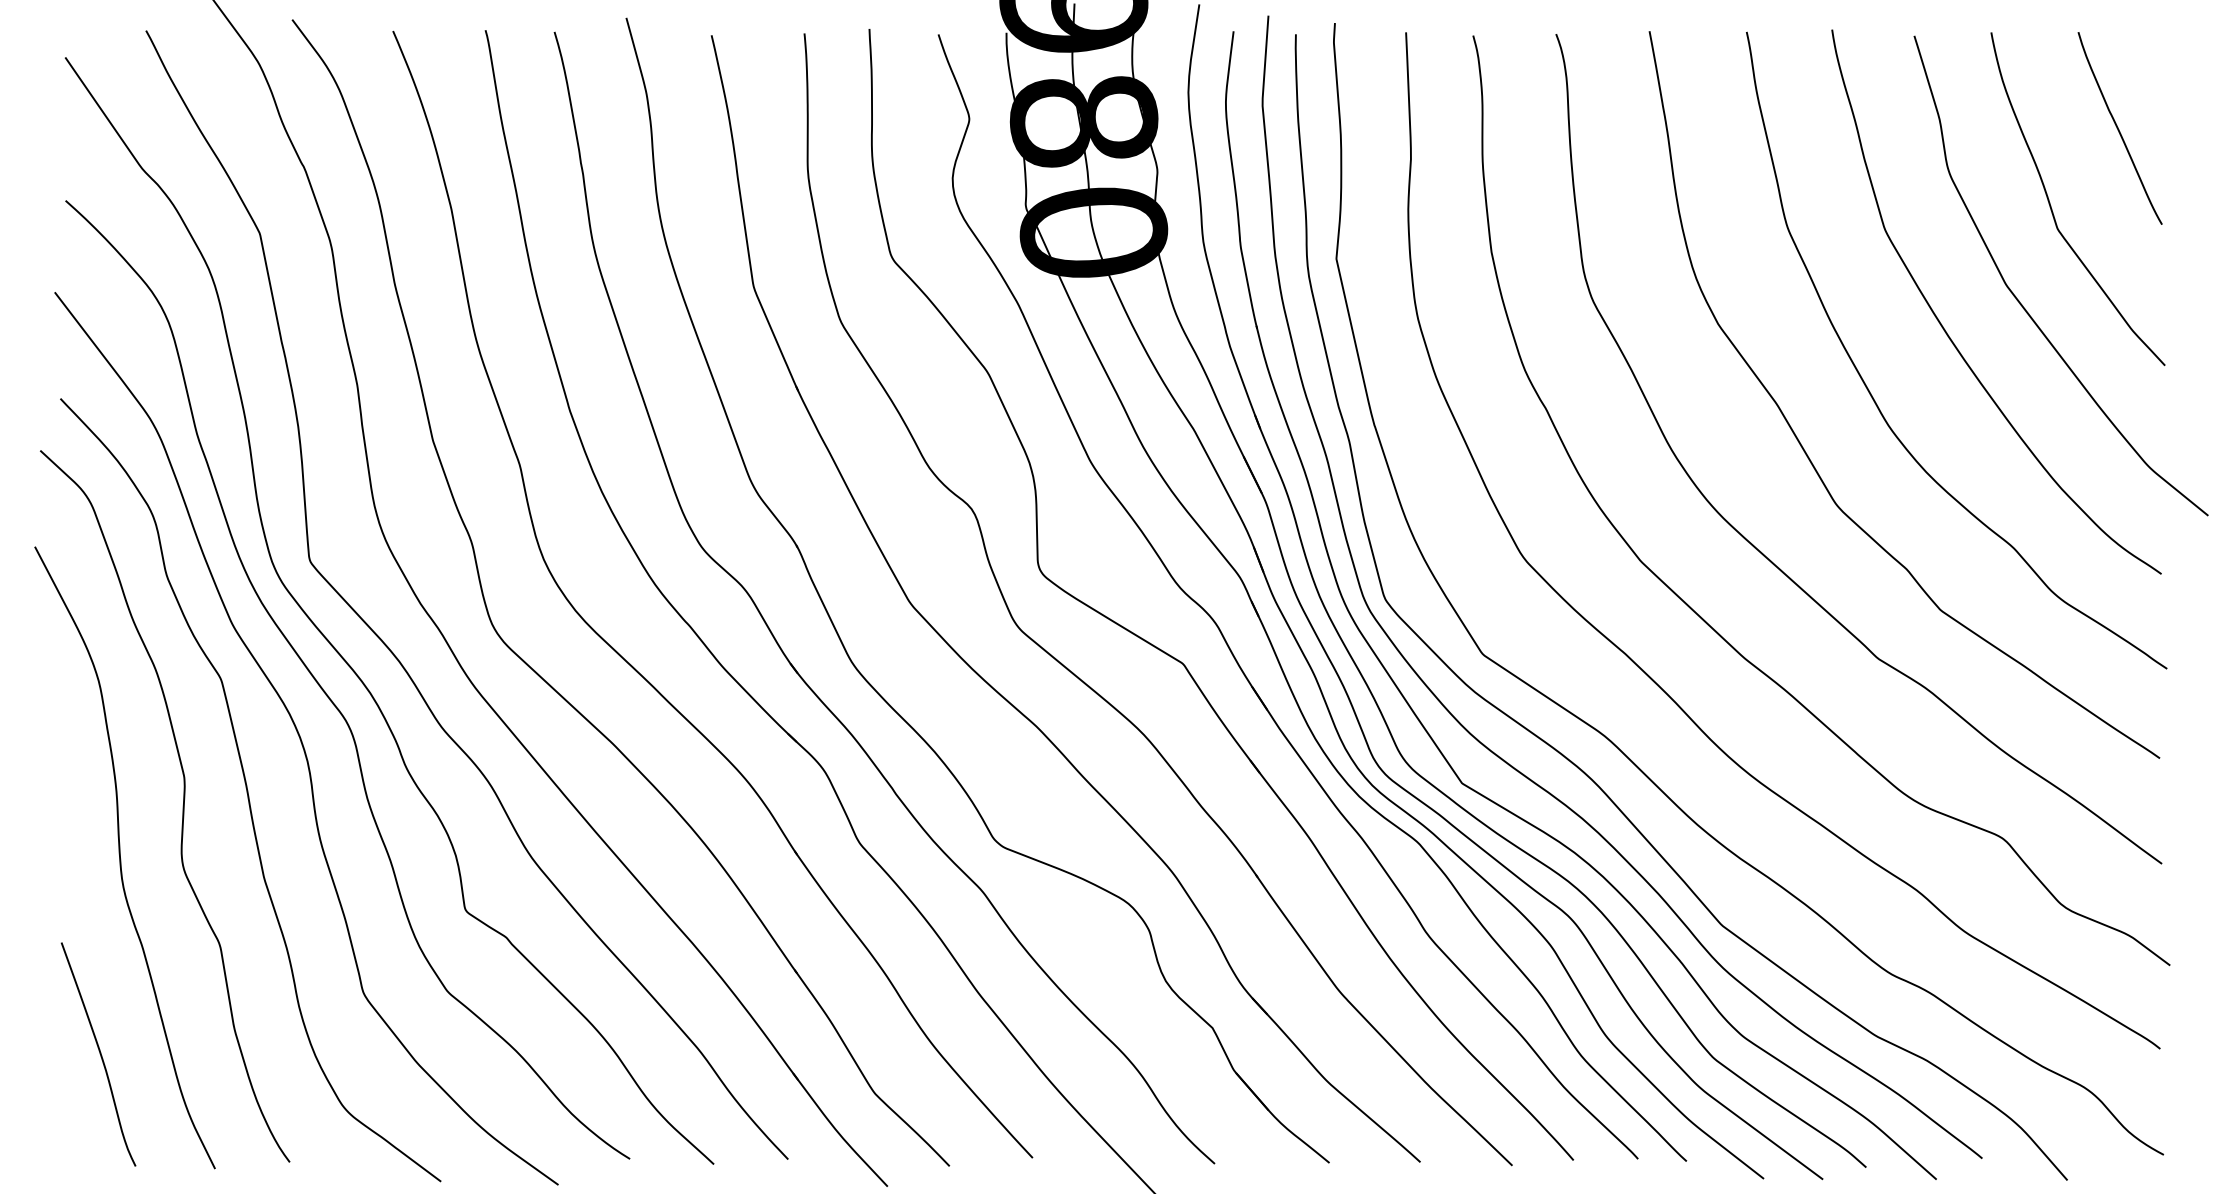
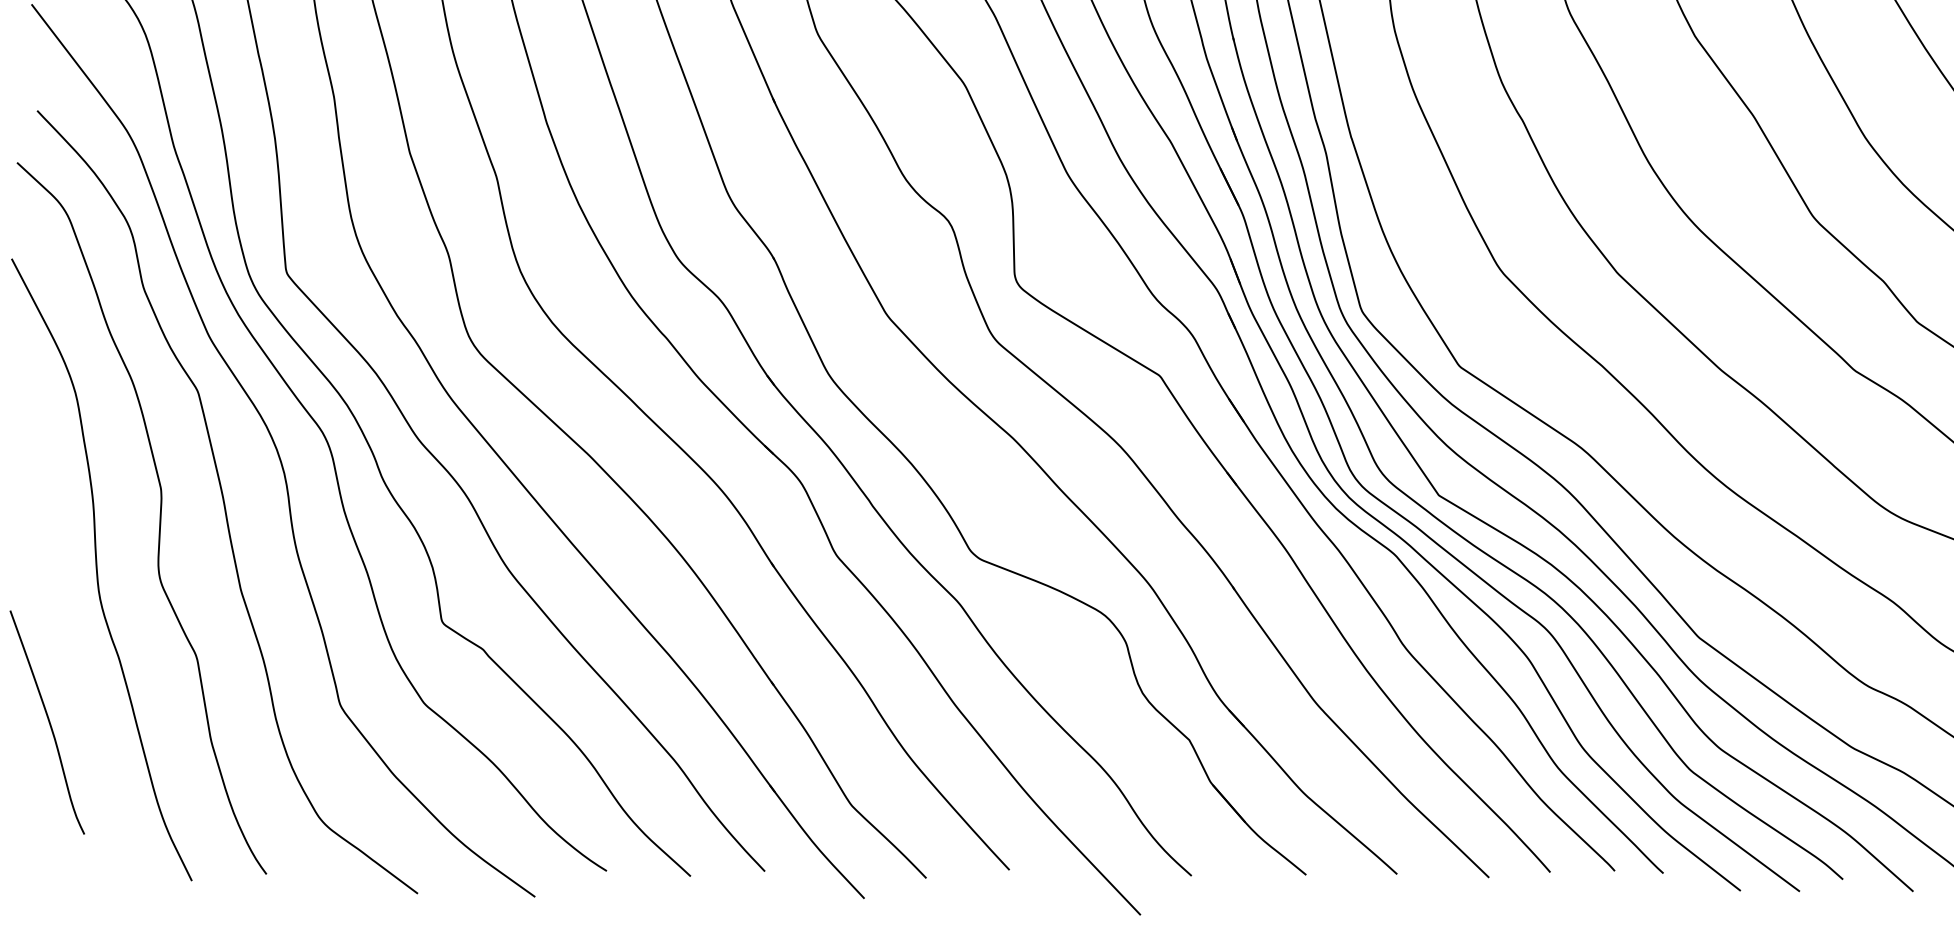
curve: (99, 1053) -> (48, 721), moved

